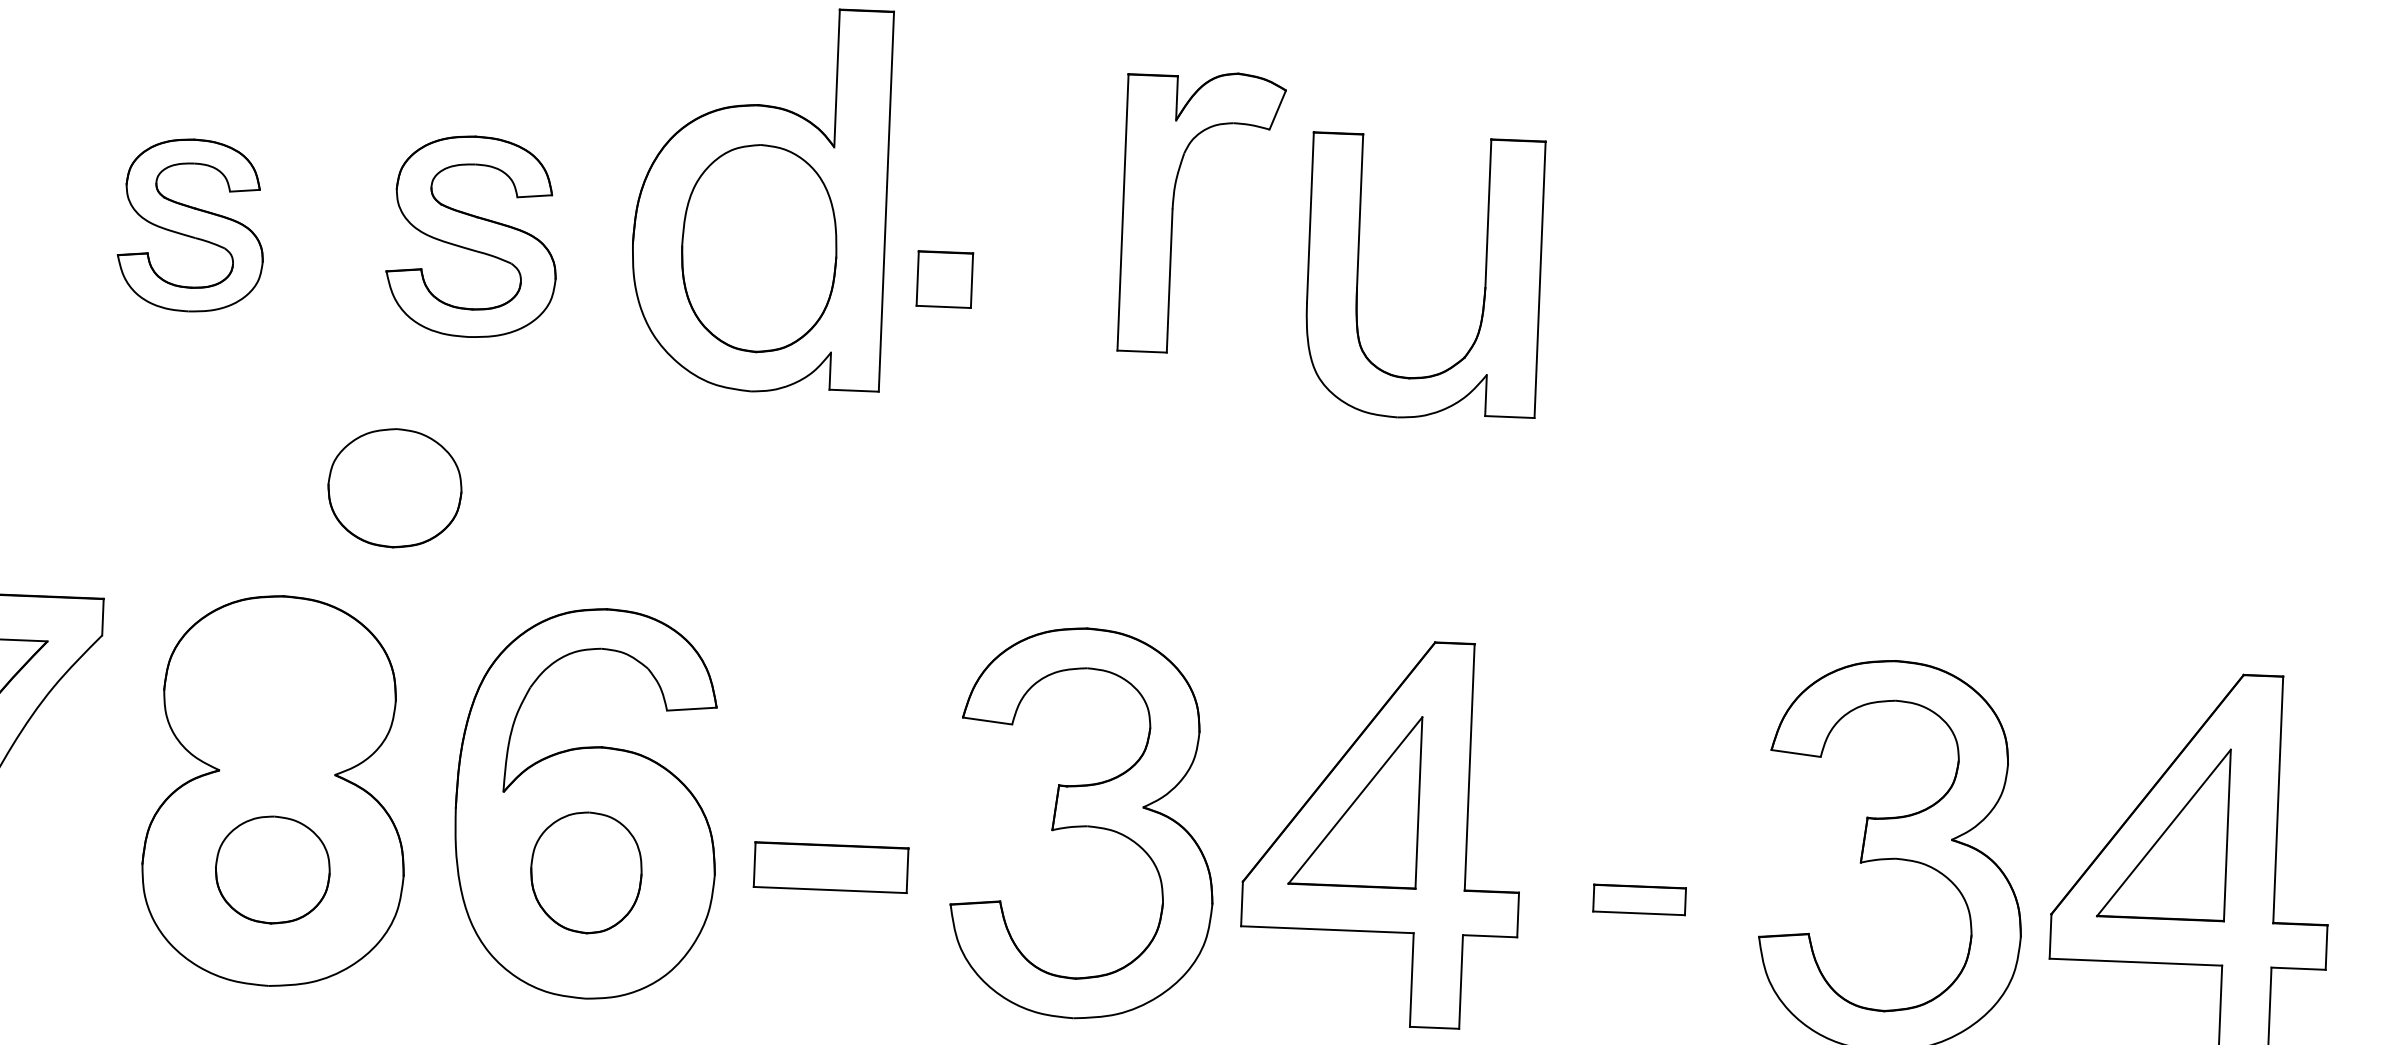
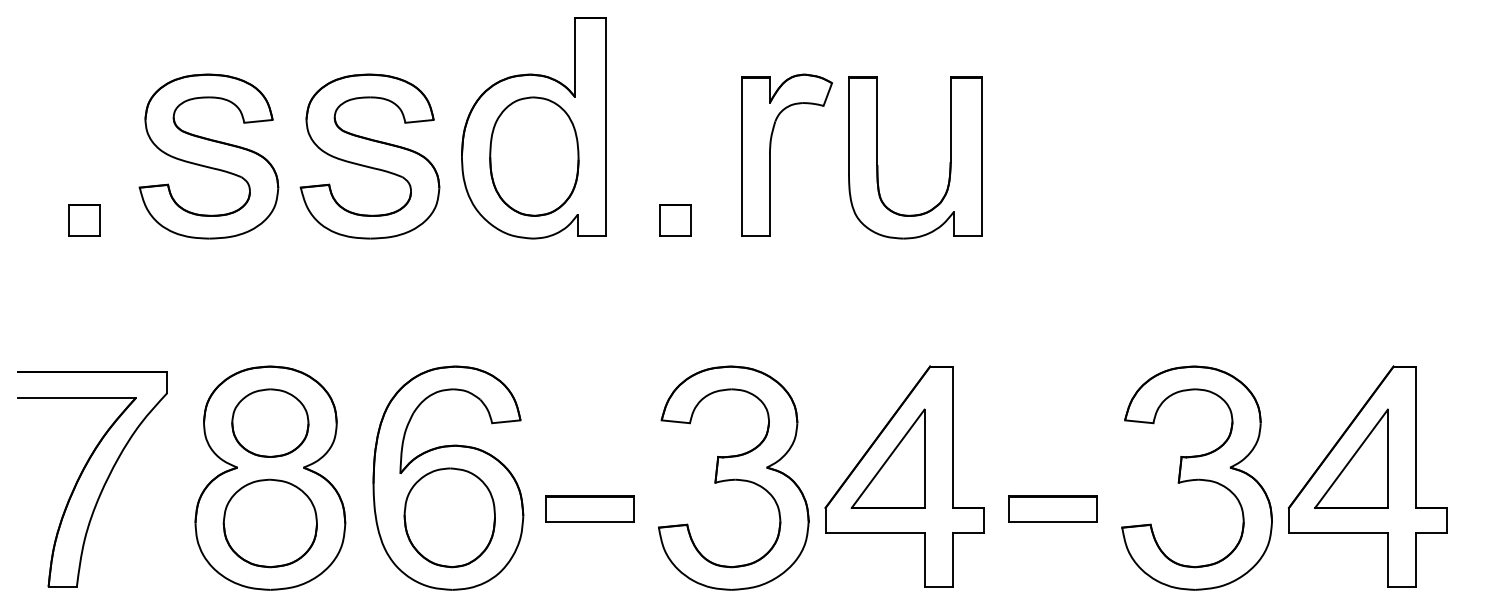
part: (1173, 210) -> (770, 154), moved
part: (190, 225) -> (208, 156), size x1.67
part: (471, 236) -> (369, 156), size x1.43
part: (945, 280) -> (675, 220), moved
part: (395, 487) -> (270, 422), moved
part: (271, 870) -> (269, 523), size x1.43
part: (585, 872) -> (449, 517), size x1.43
part: (1638, 898) -> (1052, 508), size x1.67

